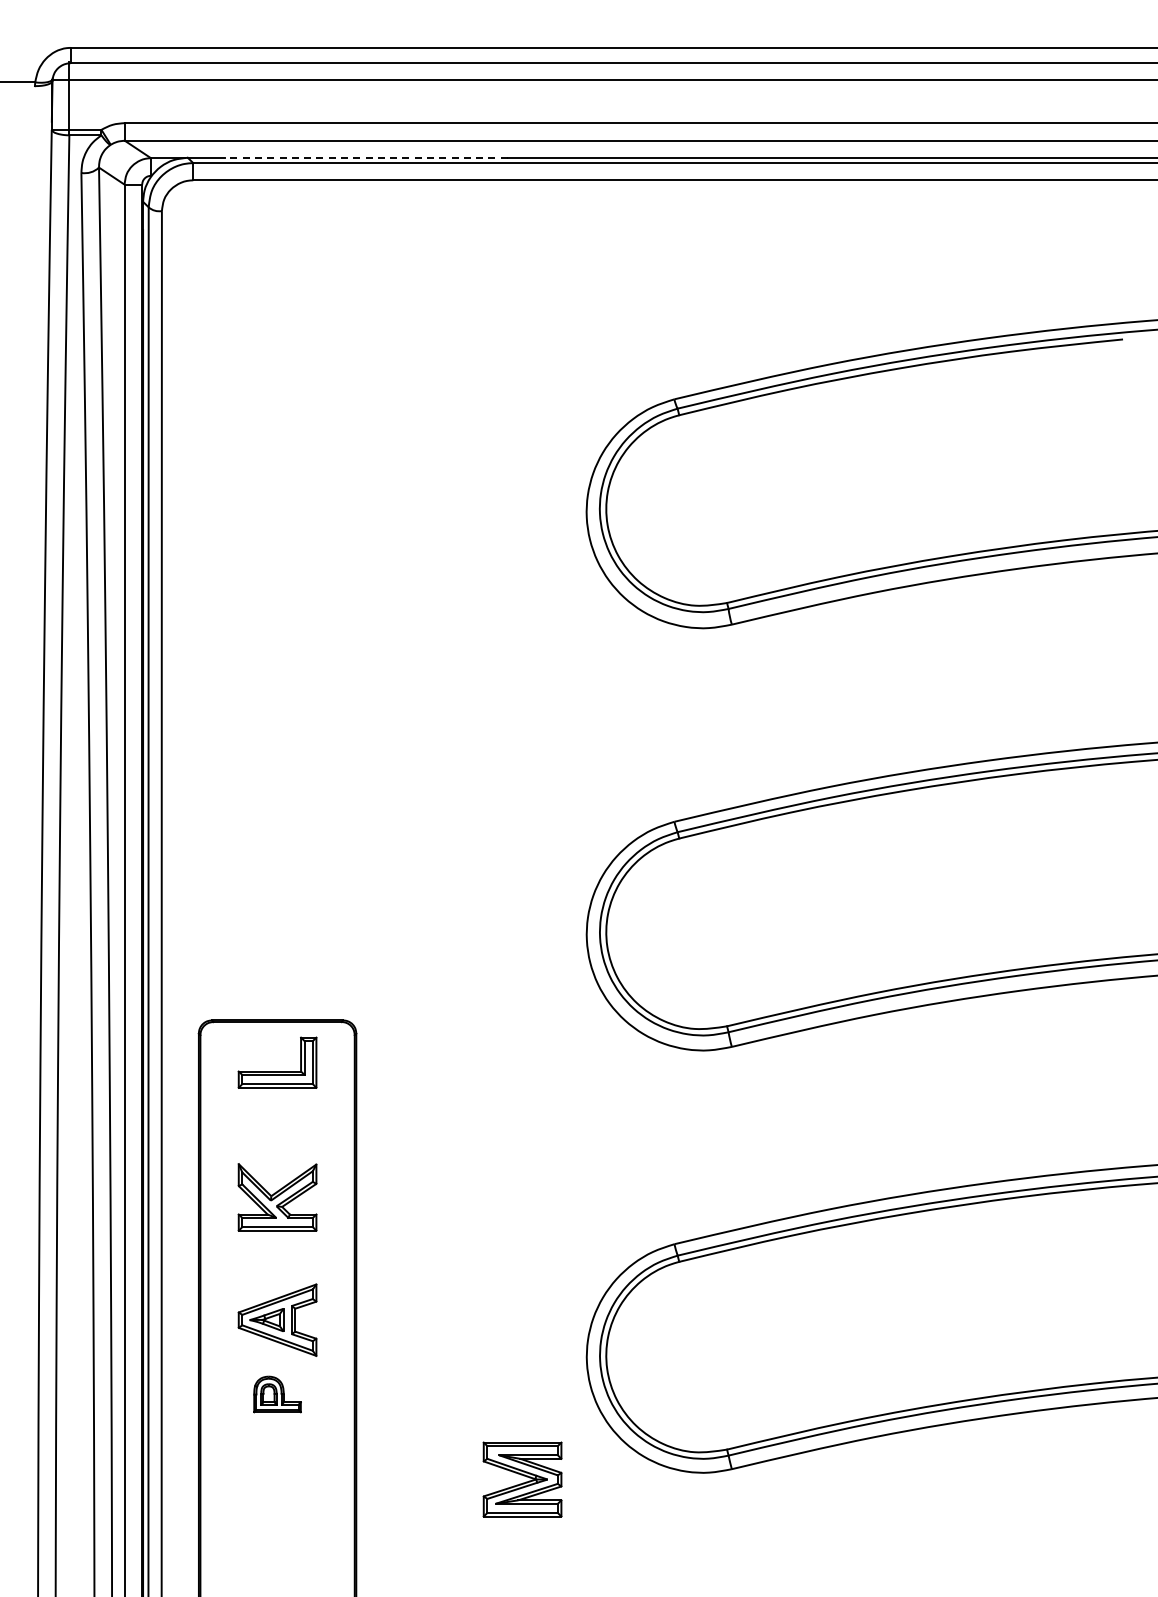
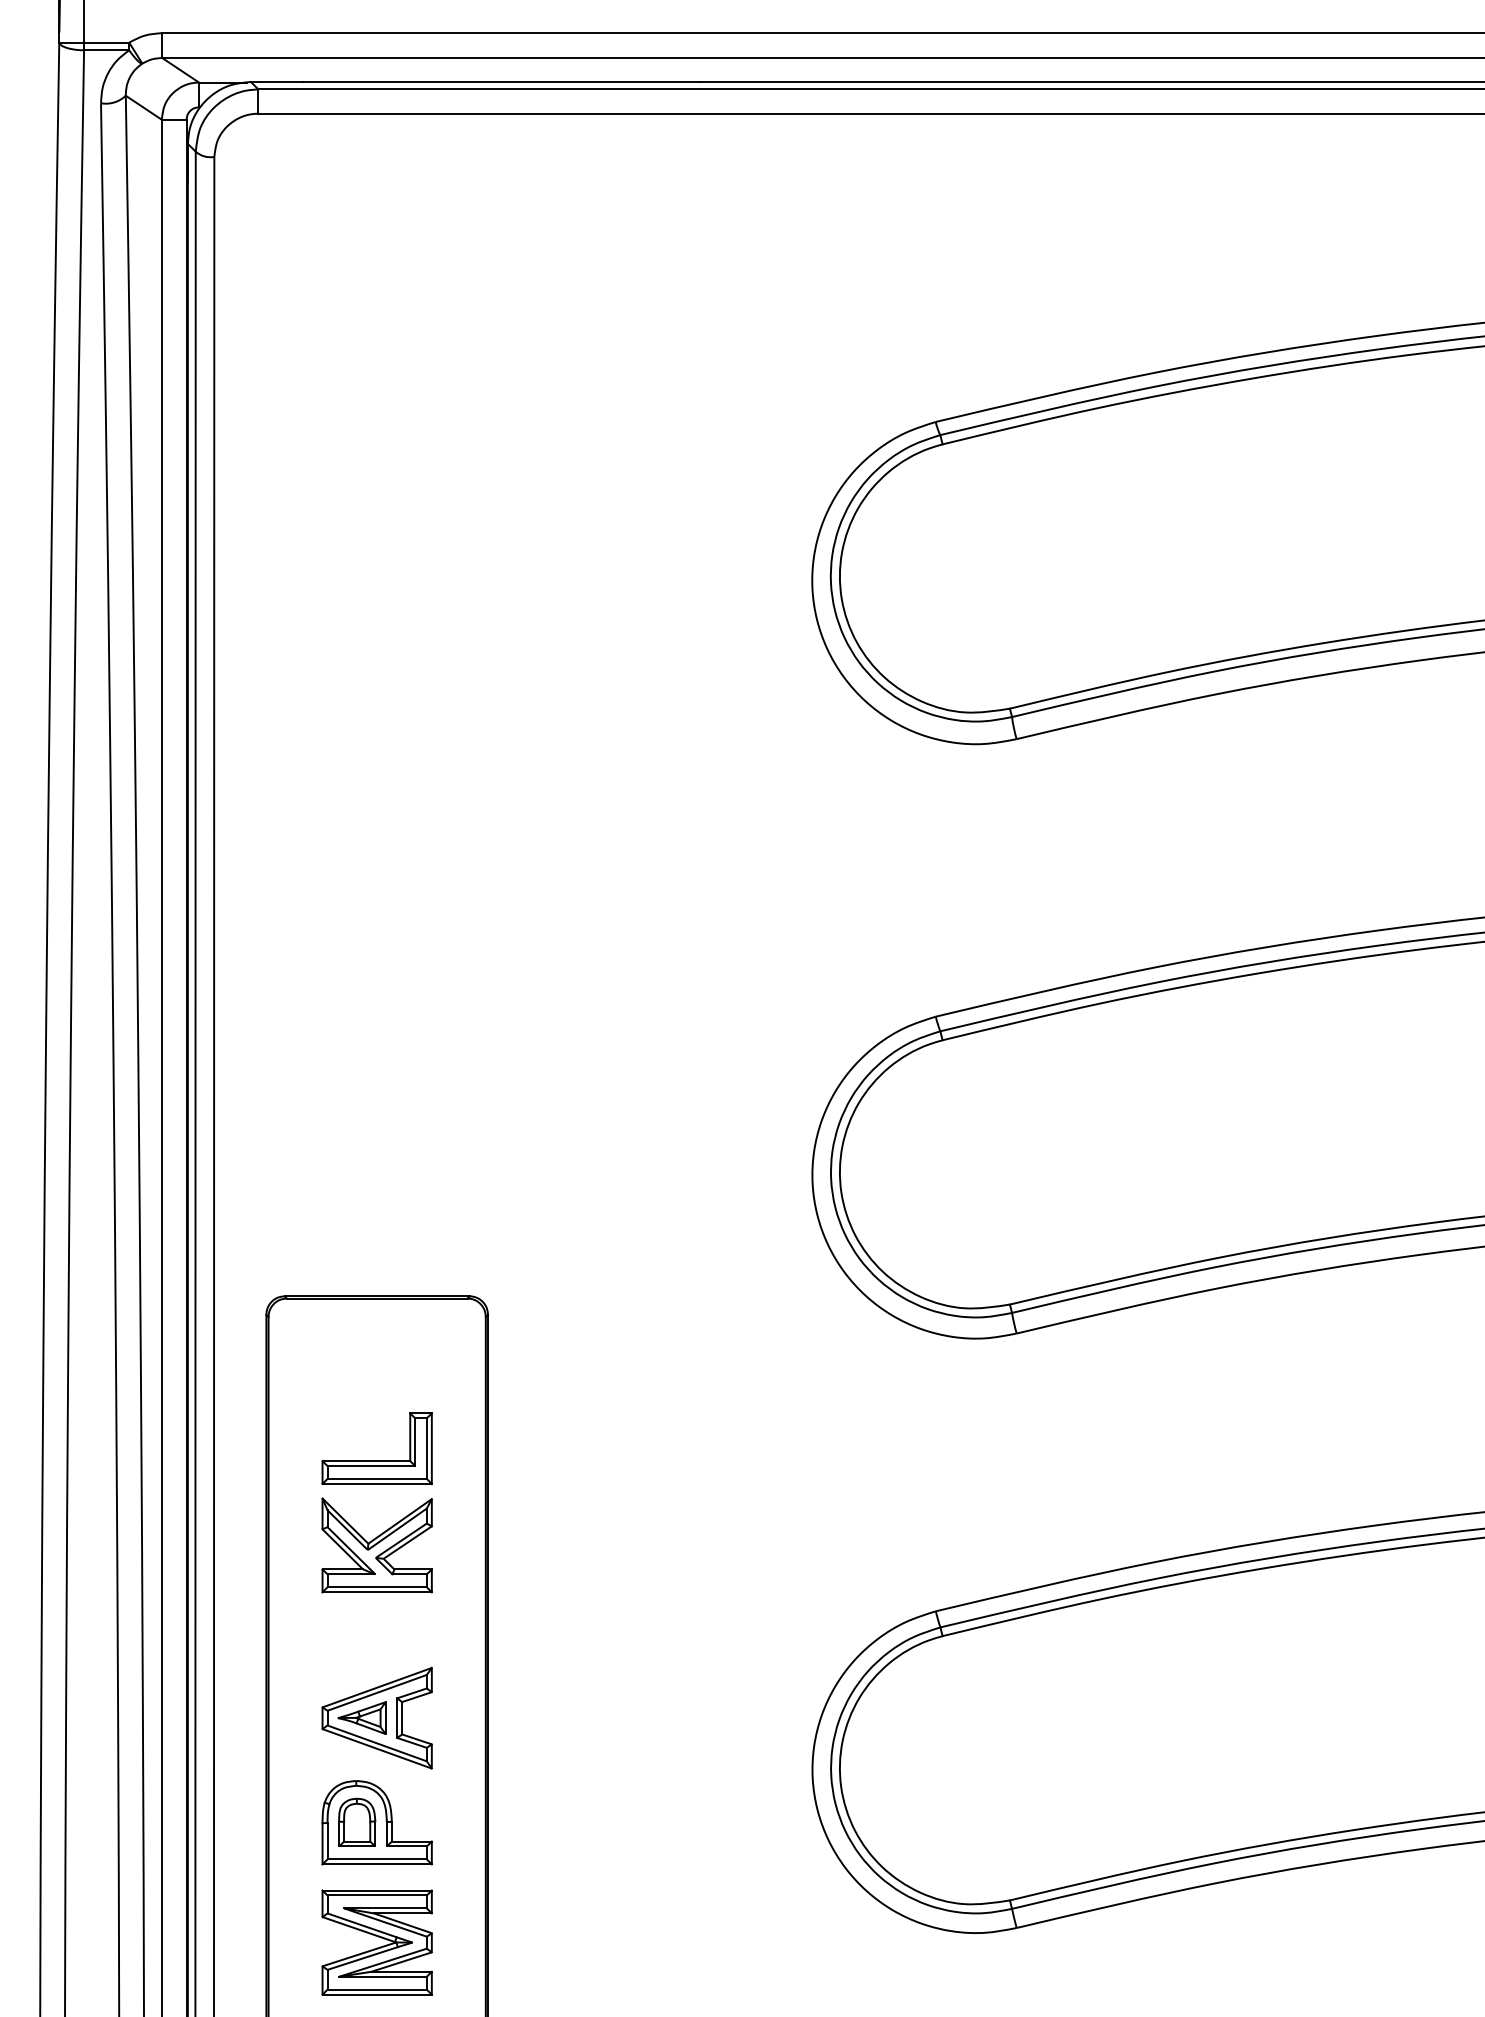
line: (365, 157) -> (500, 81), dashed -> solid
part: (277, 1071) -> (377, 1461), moved
part: (277, 1394) -> (377, 1822), size x1.67
part: (522, 1479) -> (377, 1942), moved

